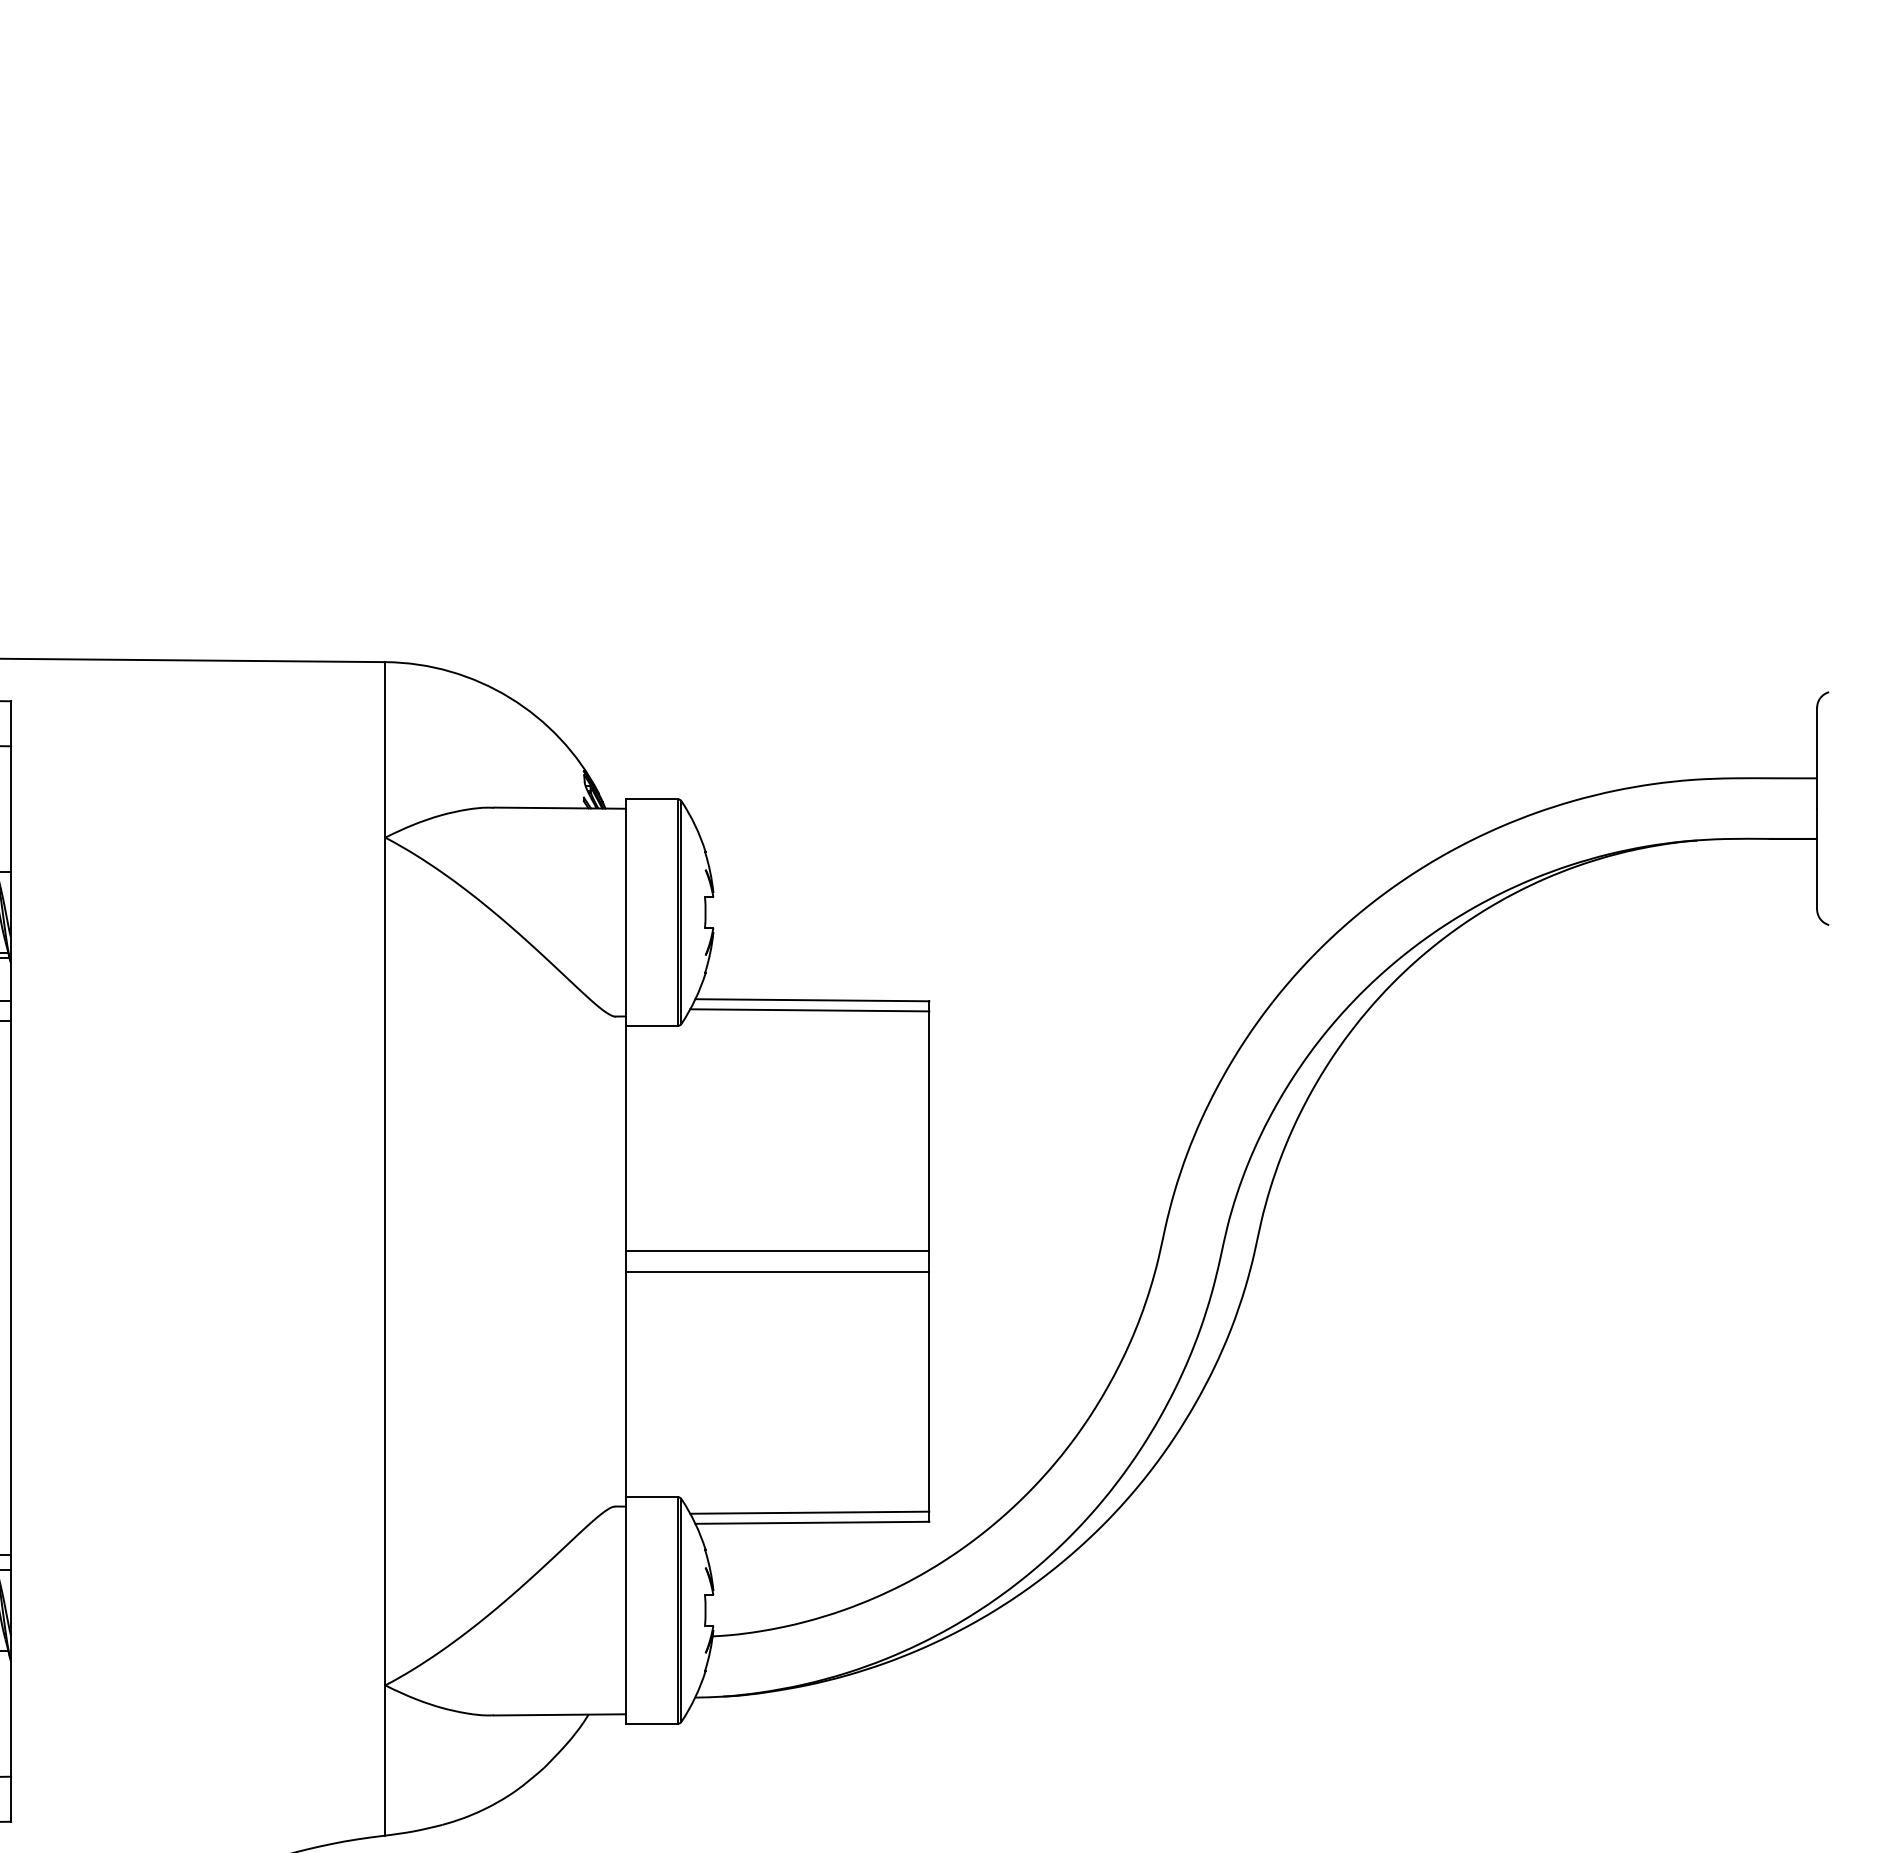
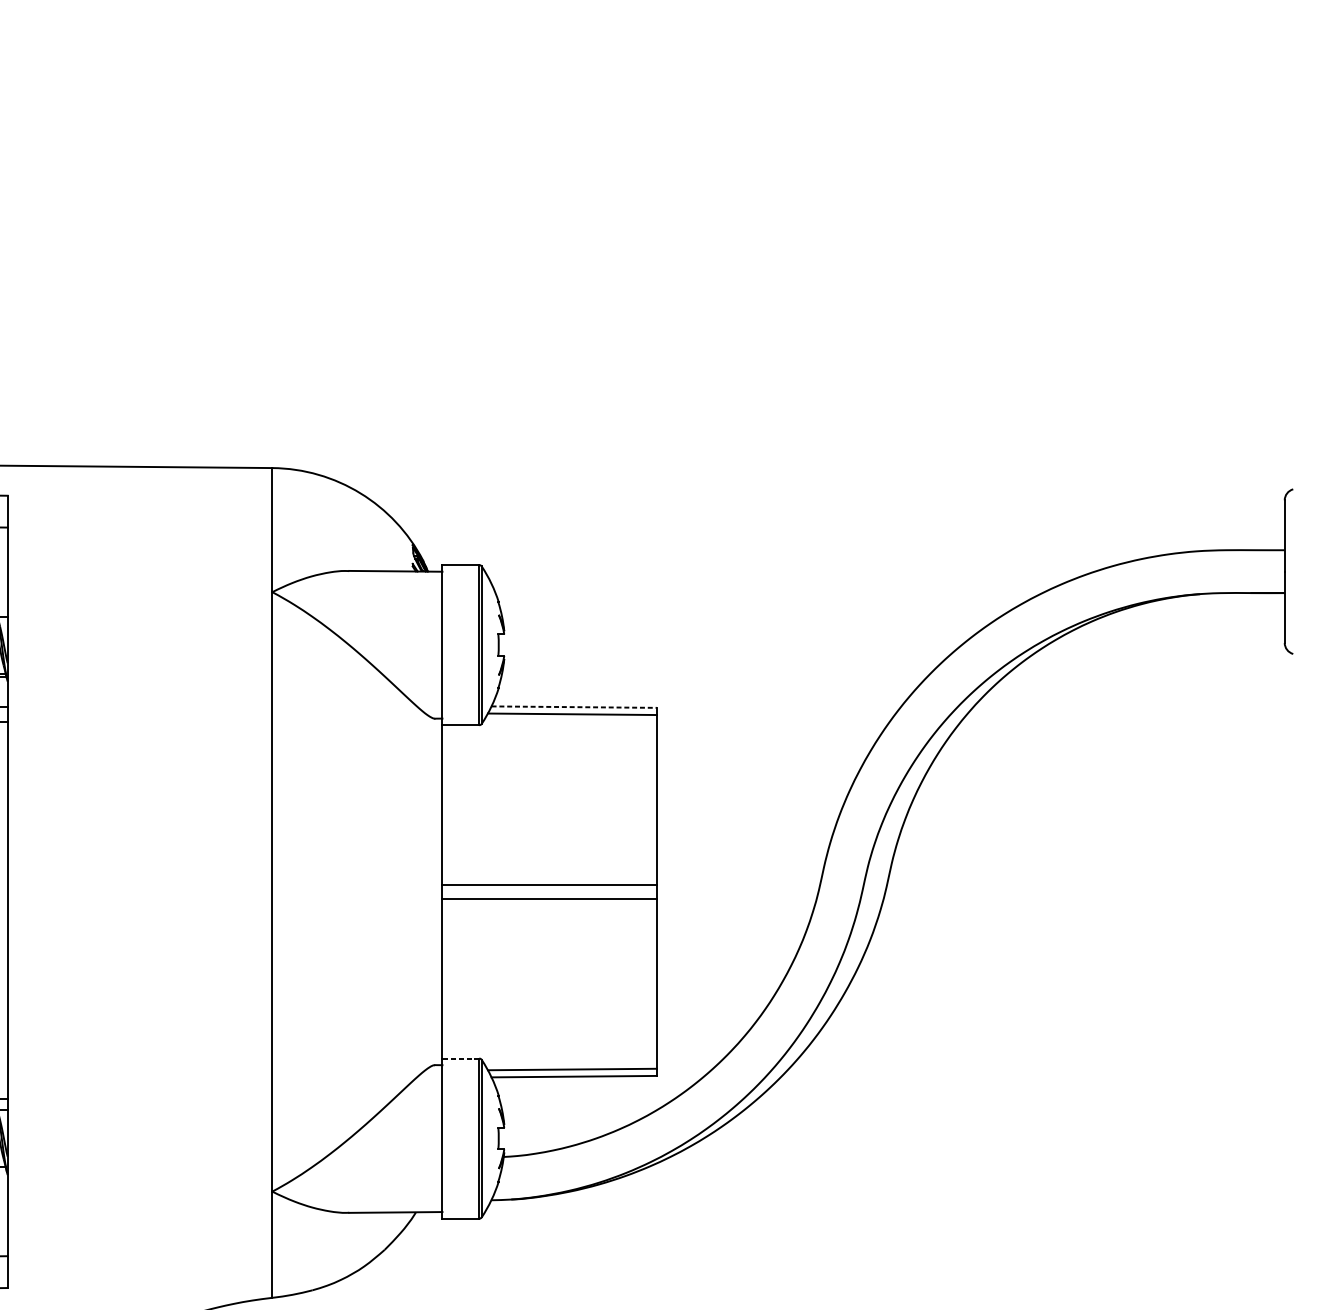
line: (812, 1000) -> (574, 707), solid -> dashed
line: (651, 1497) -> (460, 1058), solid -> dashed

